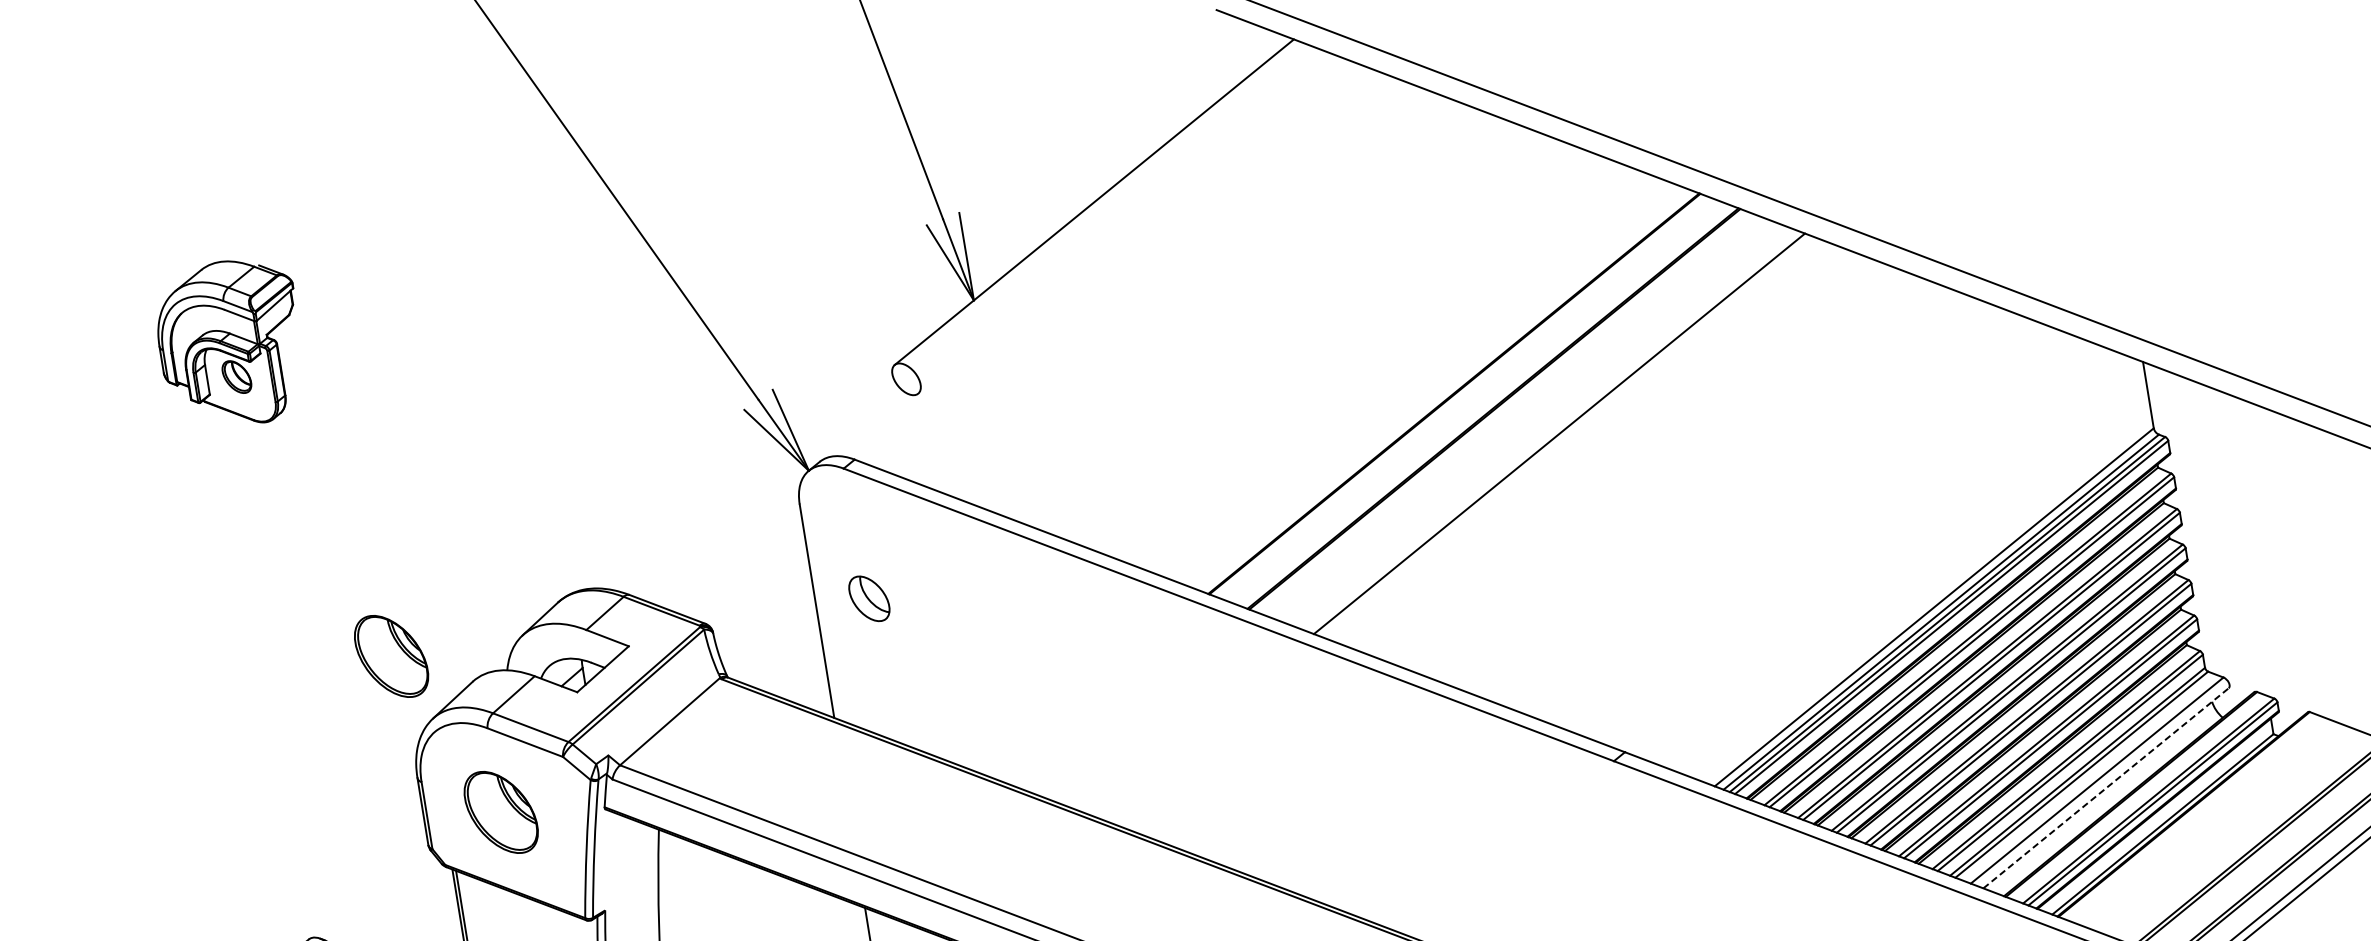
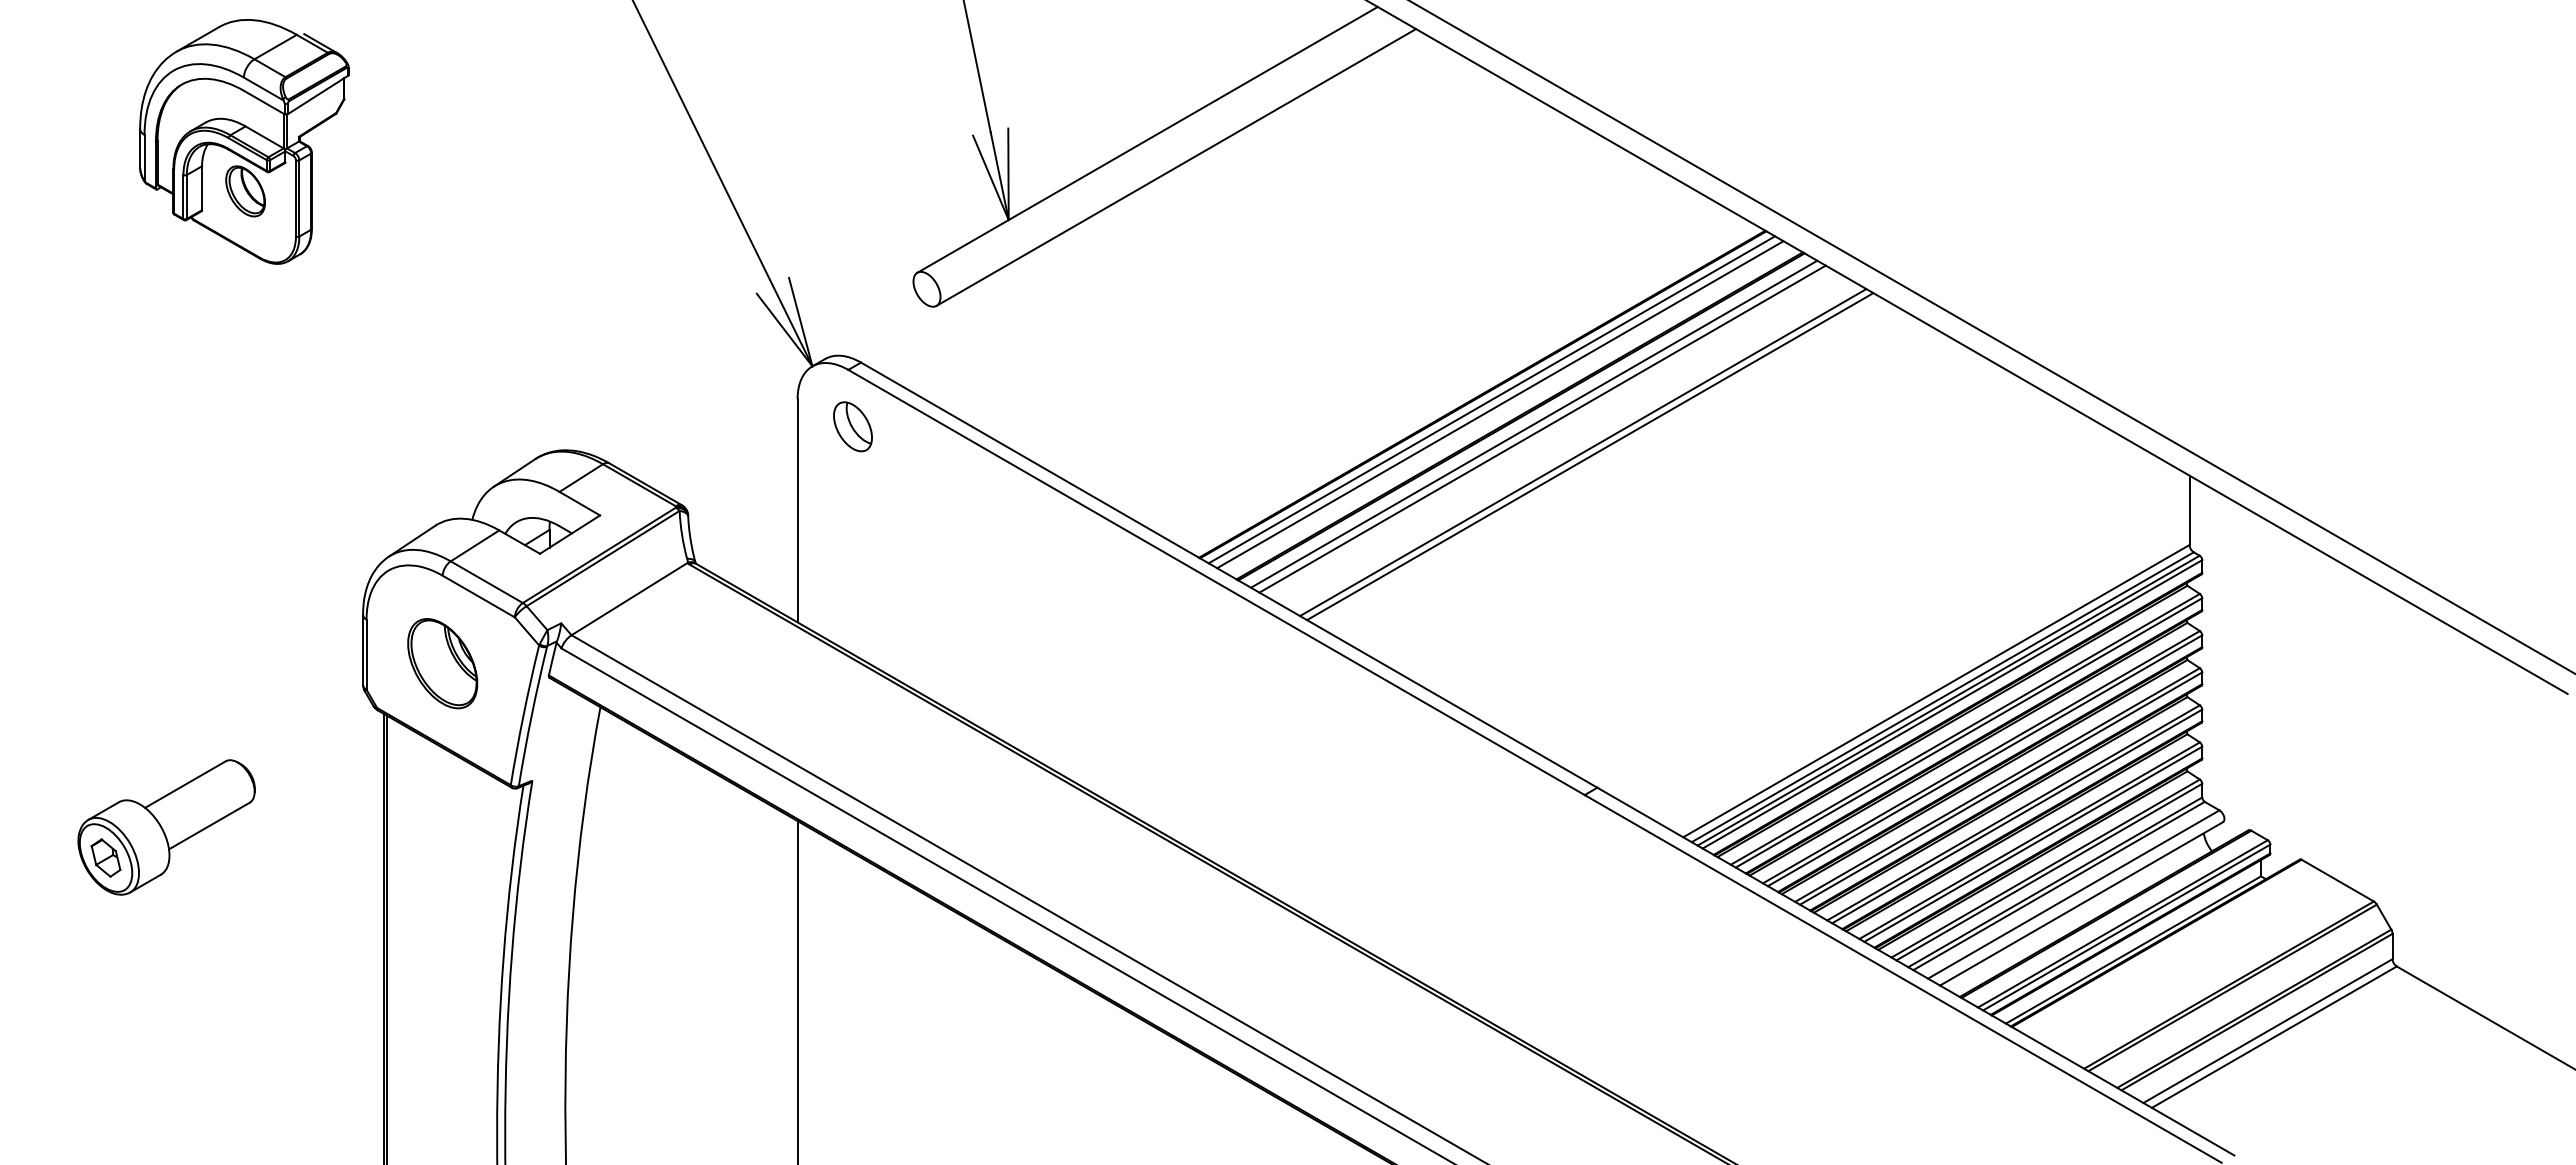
line: (1126, 224) -> (1176, 167), added
part: (230, 343) -> (244, 141), size x1.43
line: (1463, 397) -> (1491, 399), added
line: (1472, 400) -> (1500, 404), added
line: (1508, 413) -> (1534, 423), added
line: (1516, 417) -> (1542, 428), added
line: (1567, 436) -> (1590, 456), added
part: (868, 598) -> (852, 426), moved
part: (391, 656) -> (356, 486), removed
line: (2105, 787) -> (2081, 903), dashed -> solid

